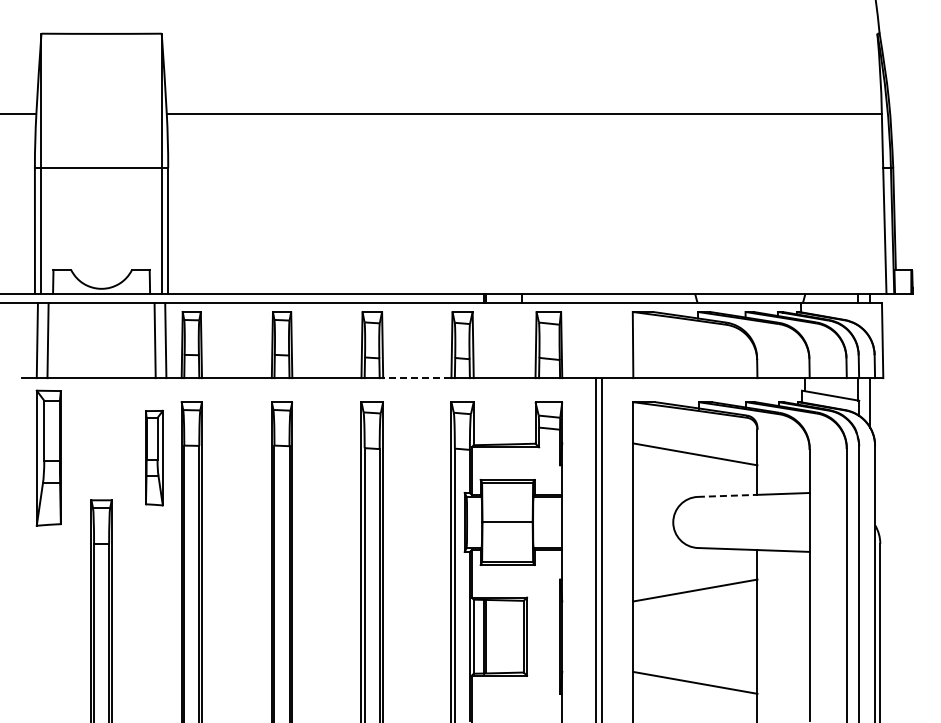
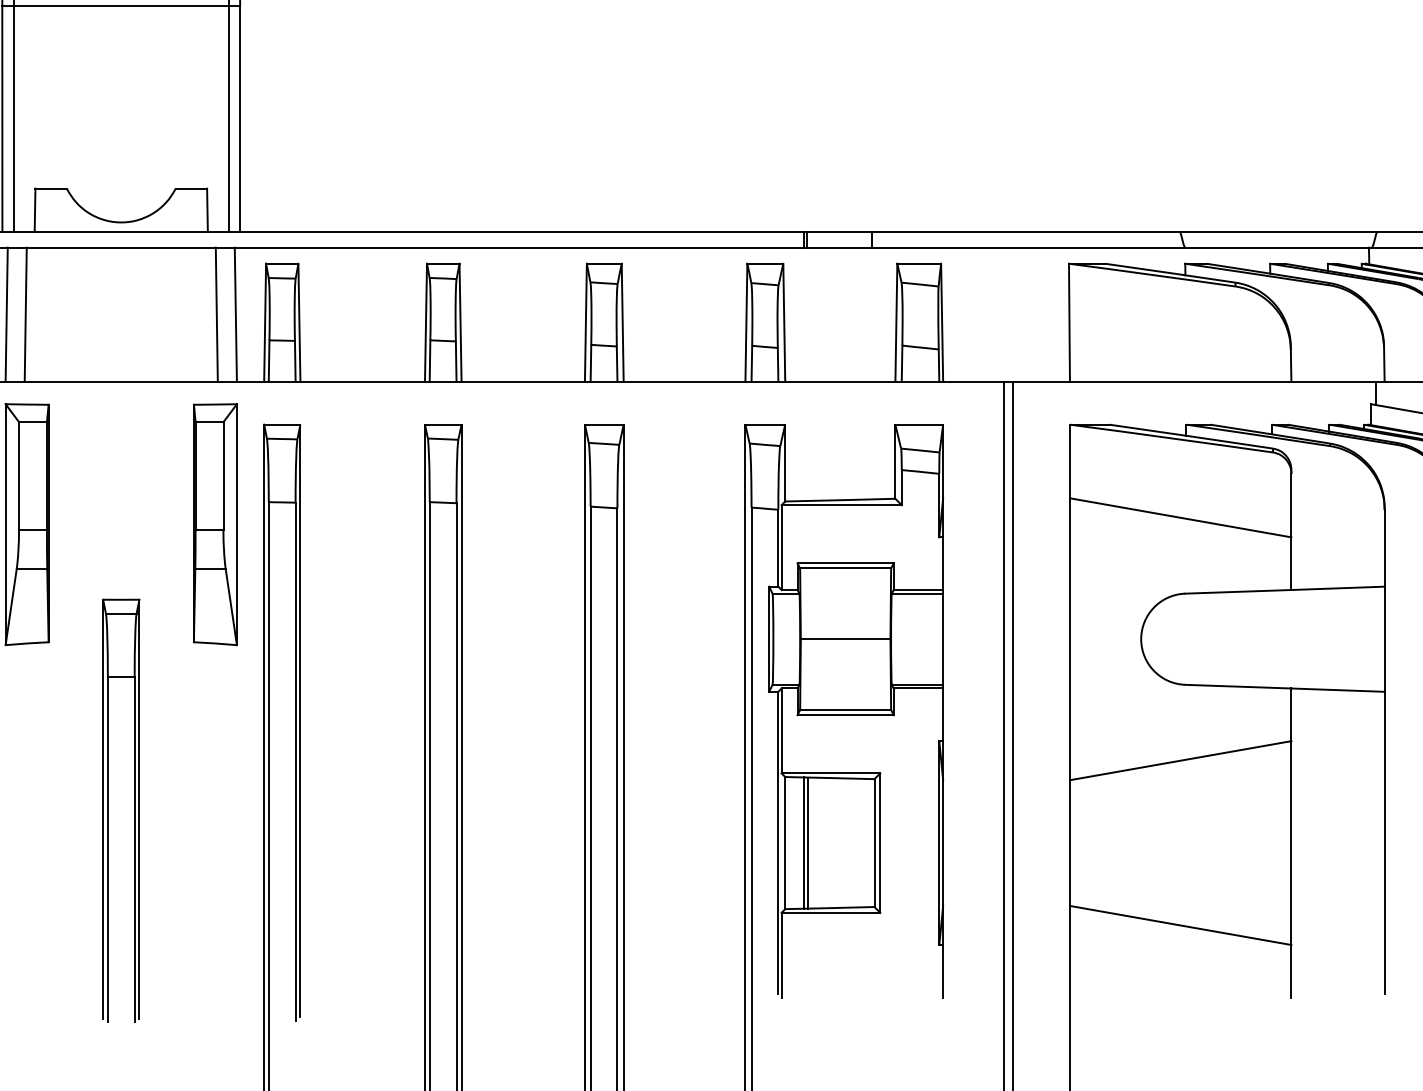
line: (416, 378) -> (683, 382), dashed -> solid
part: (154, 457) -> (215, 523), size x1.43
line: (727, 495) -> (1237, 591), dashed -> solid

